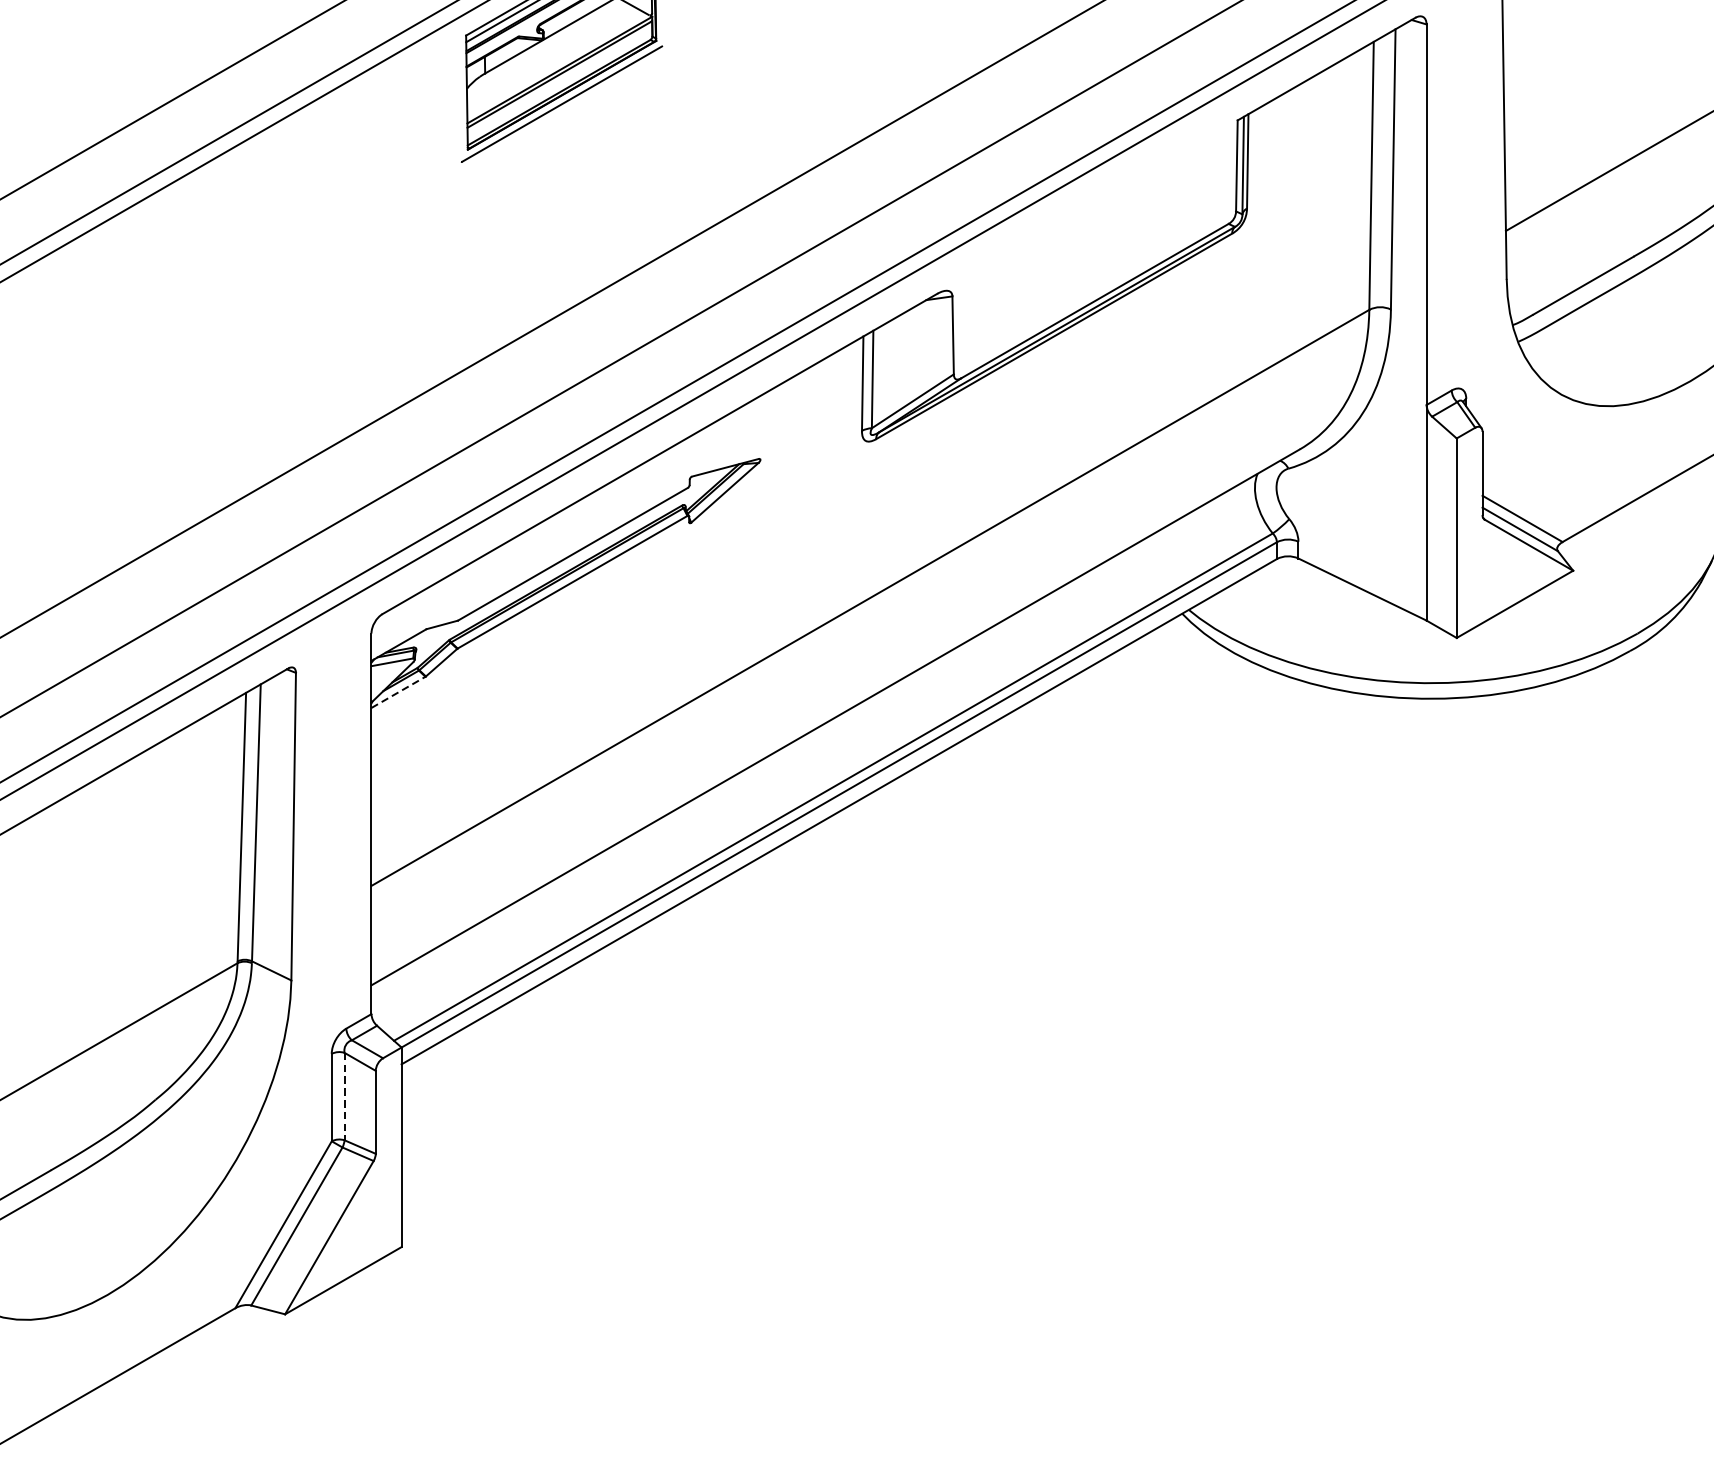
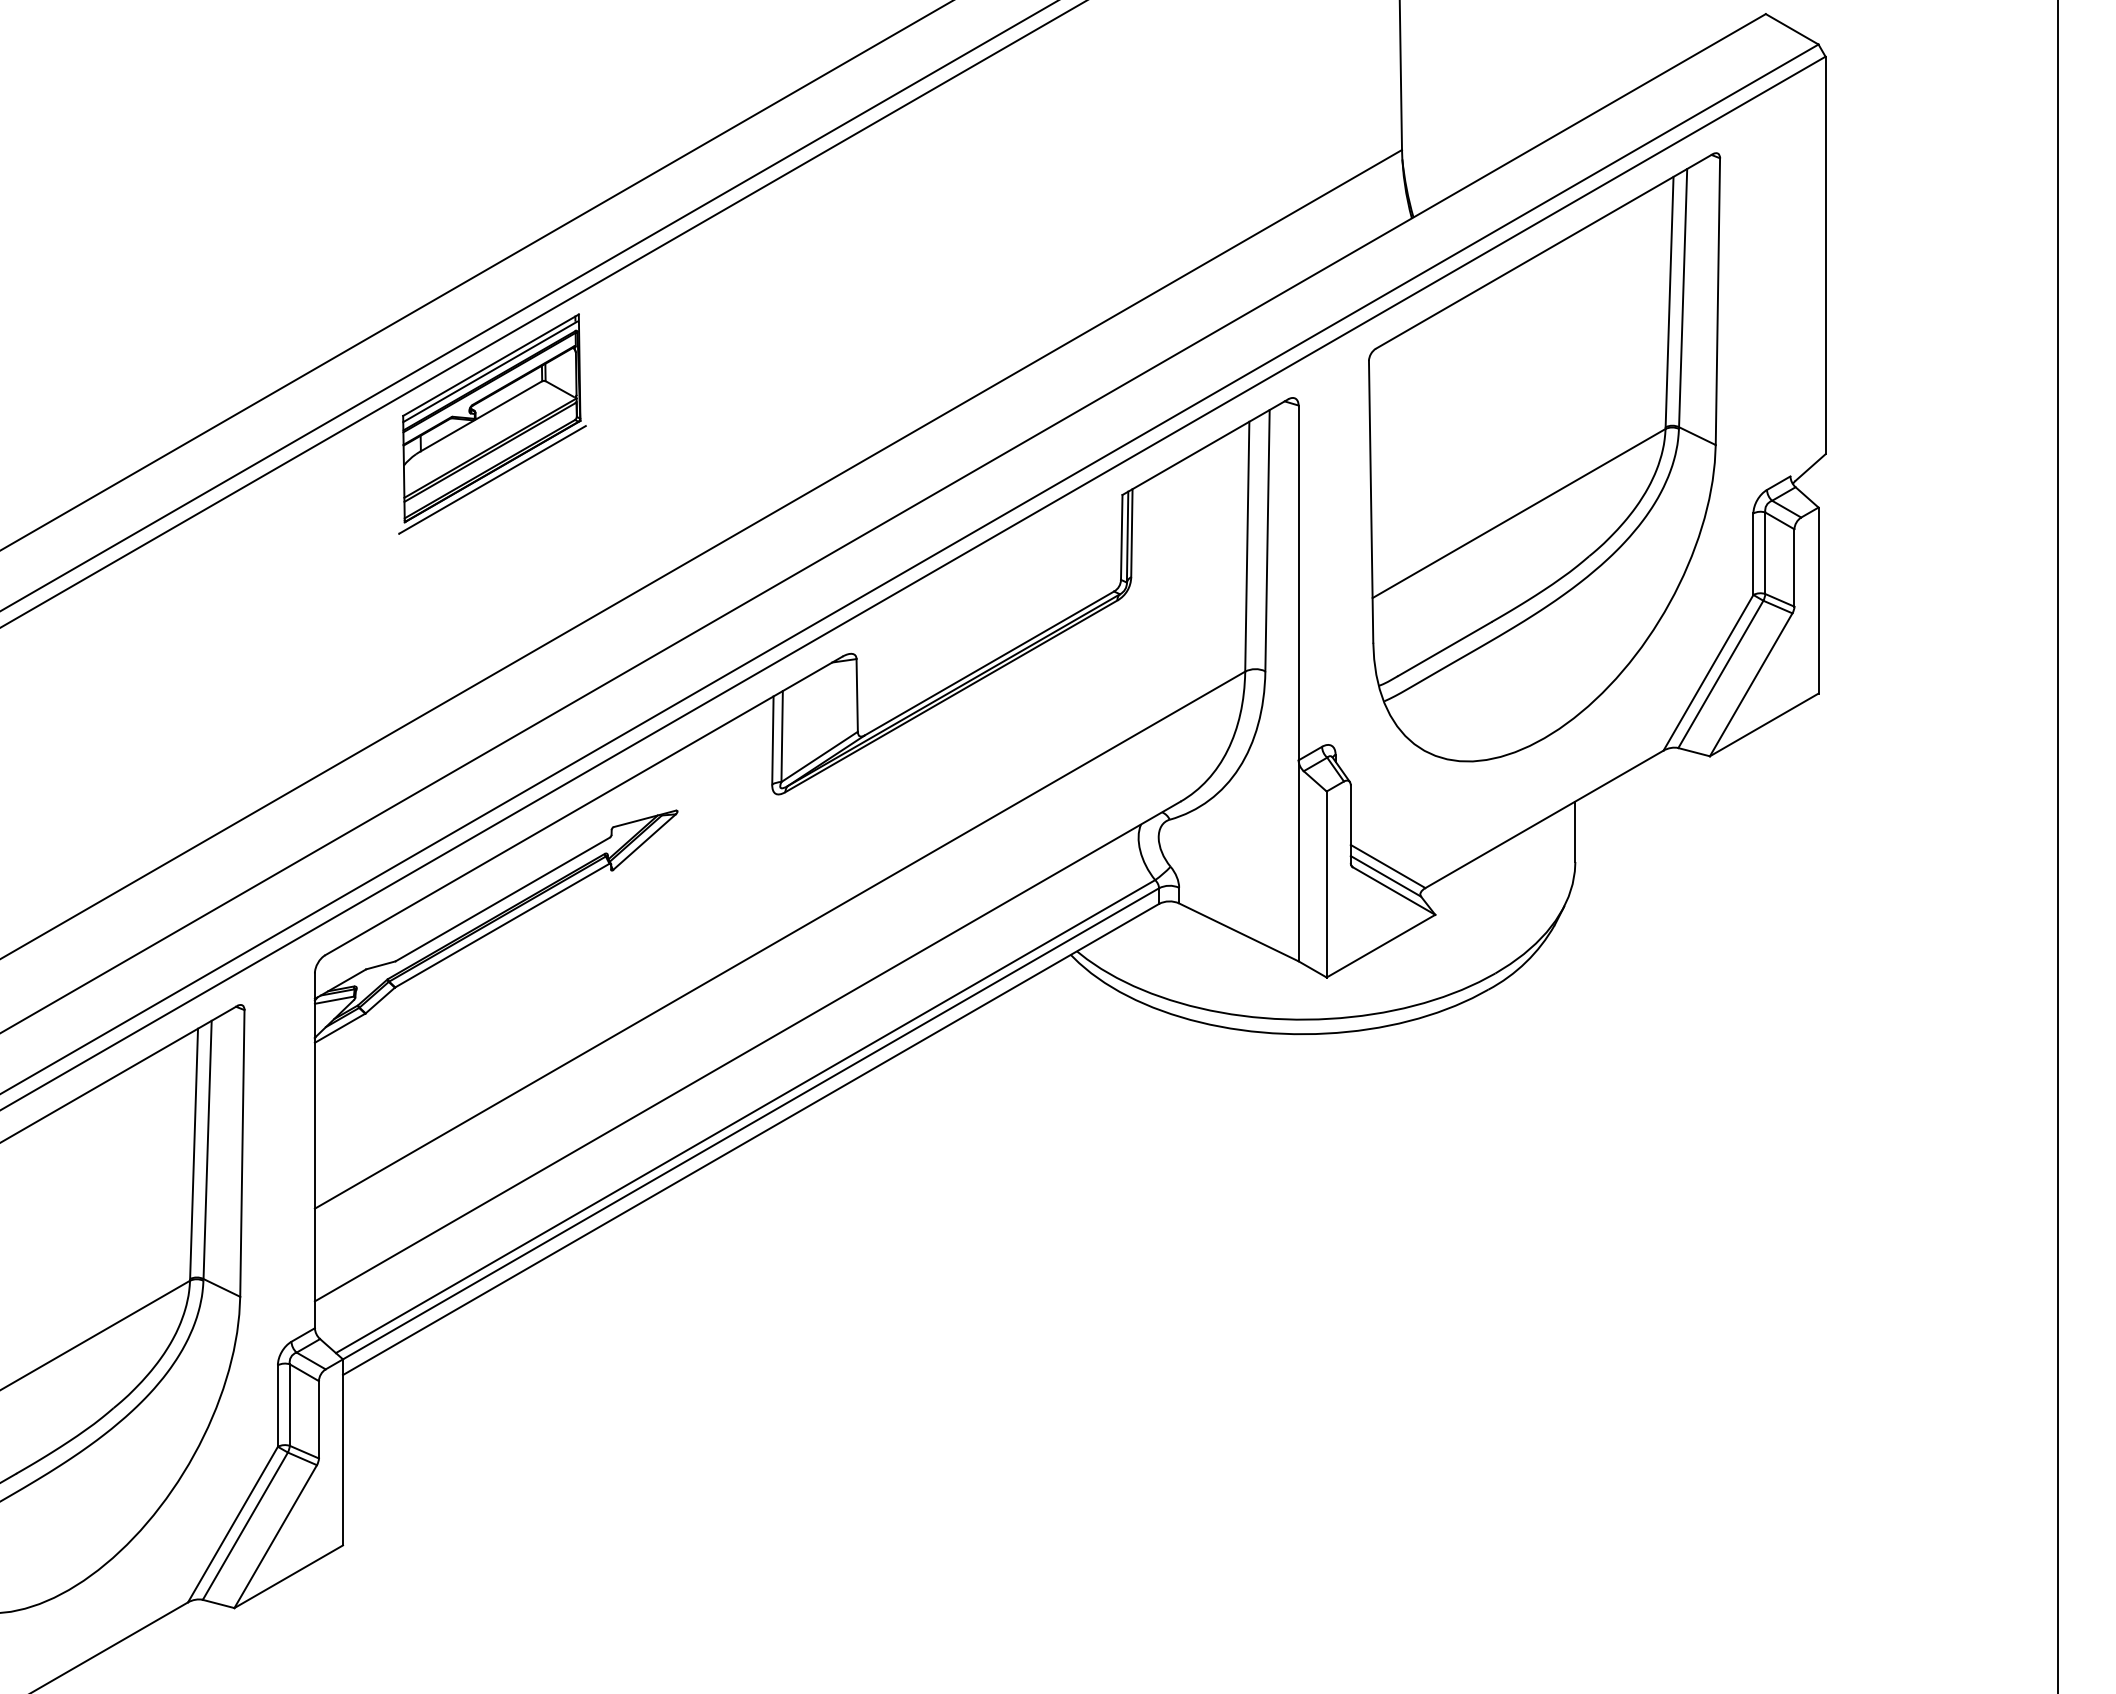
line: (398, 692) -> (340, 1028), dashed -> solid
line: (344, 1097) -> (289, 1405), dashed -> solid

